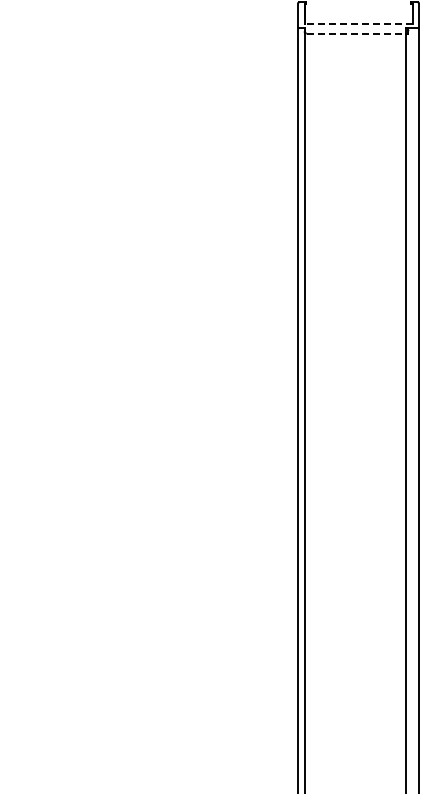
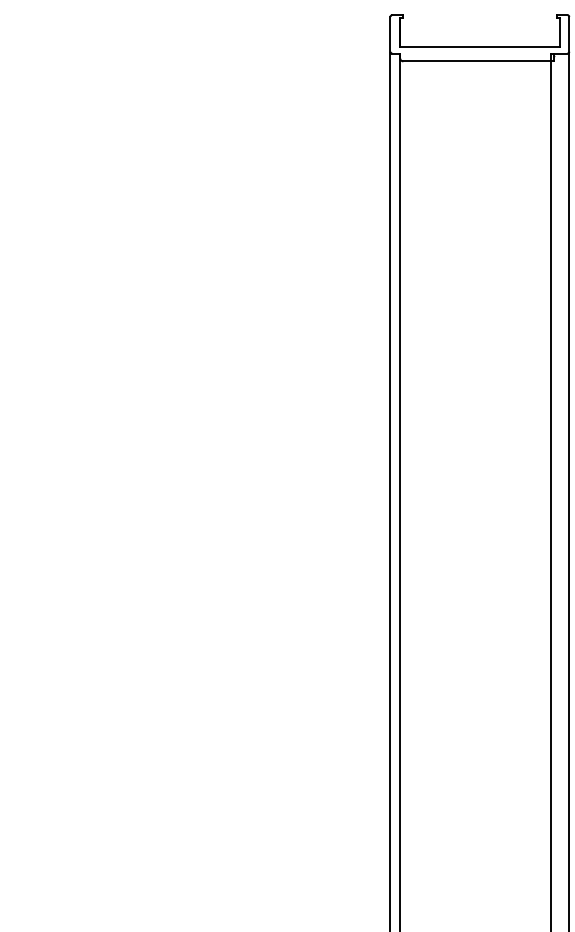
line: (358, 24) -> (479, 47), dashed -> solid
line: (356, 33) -> (476, 61), dashed -> solid

